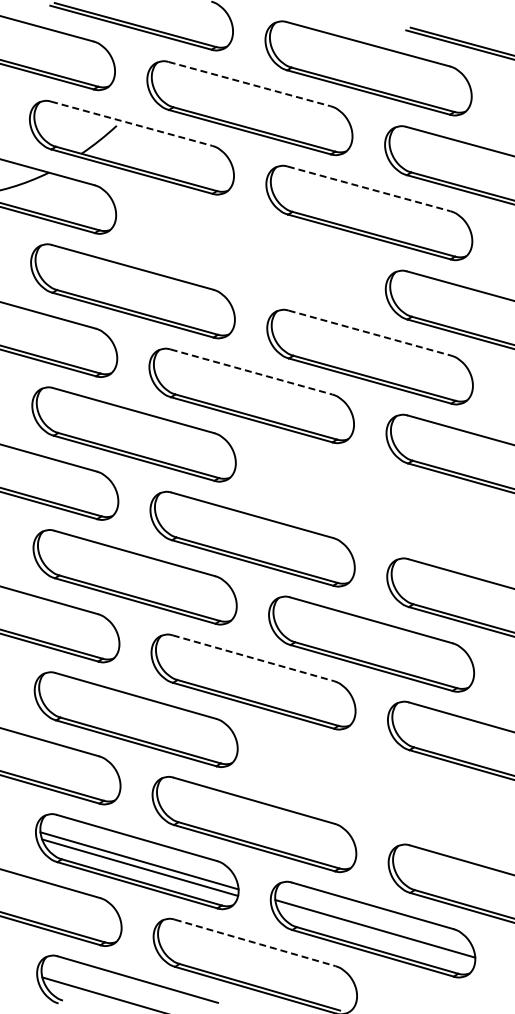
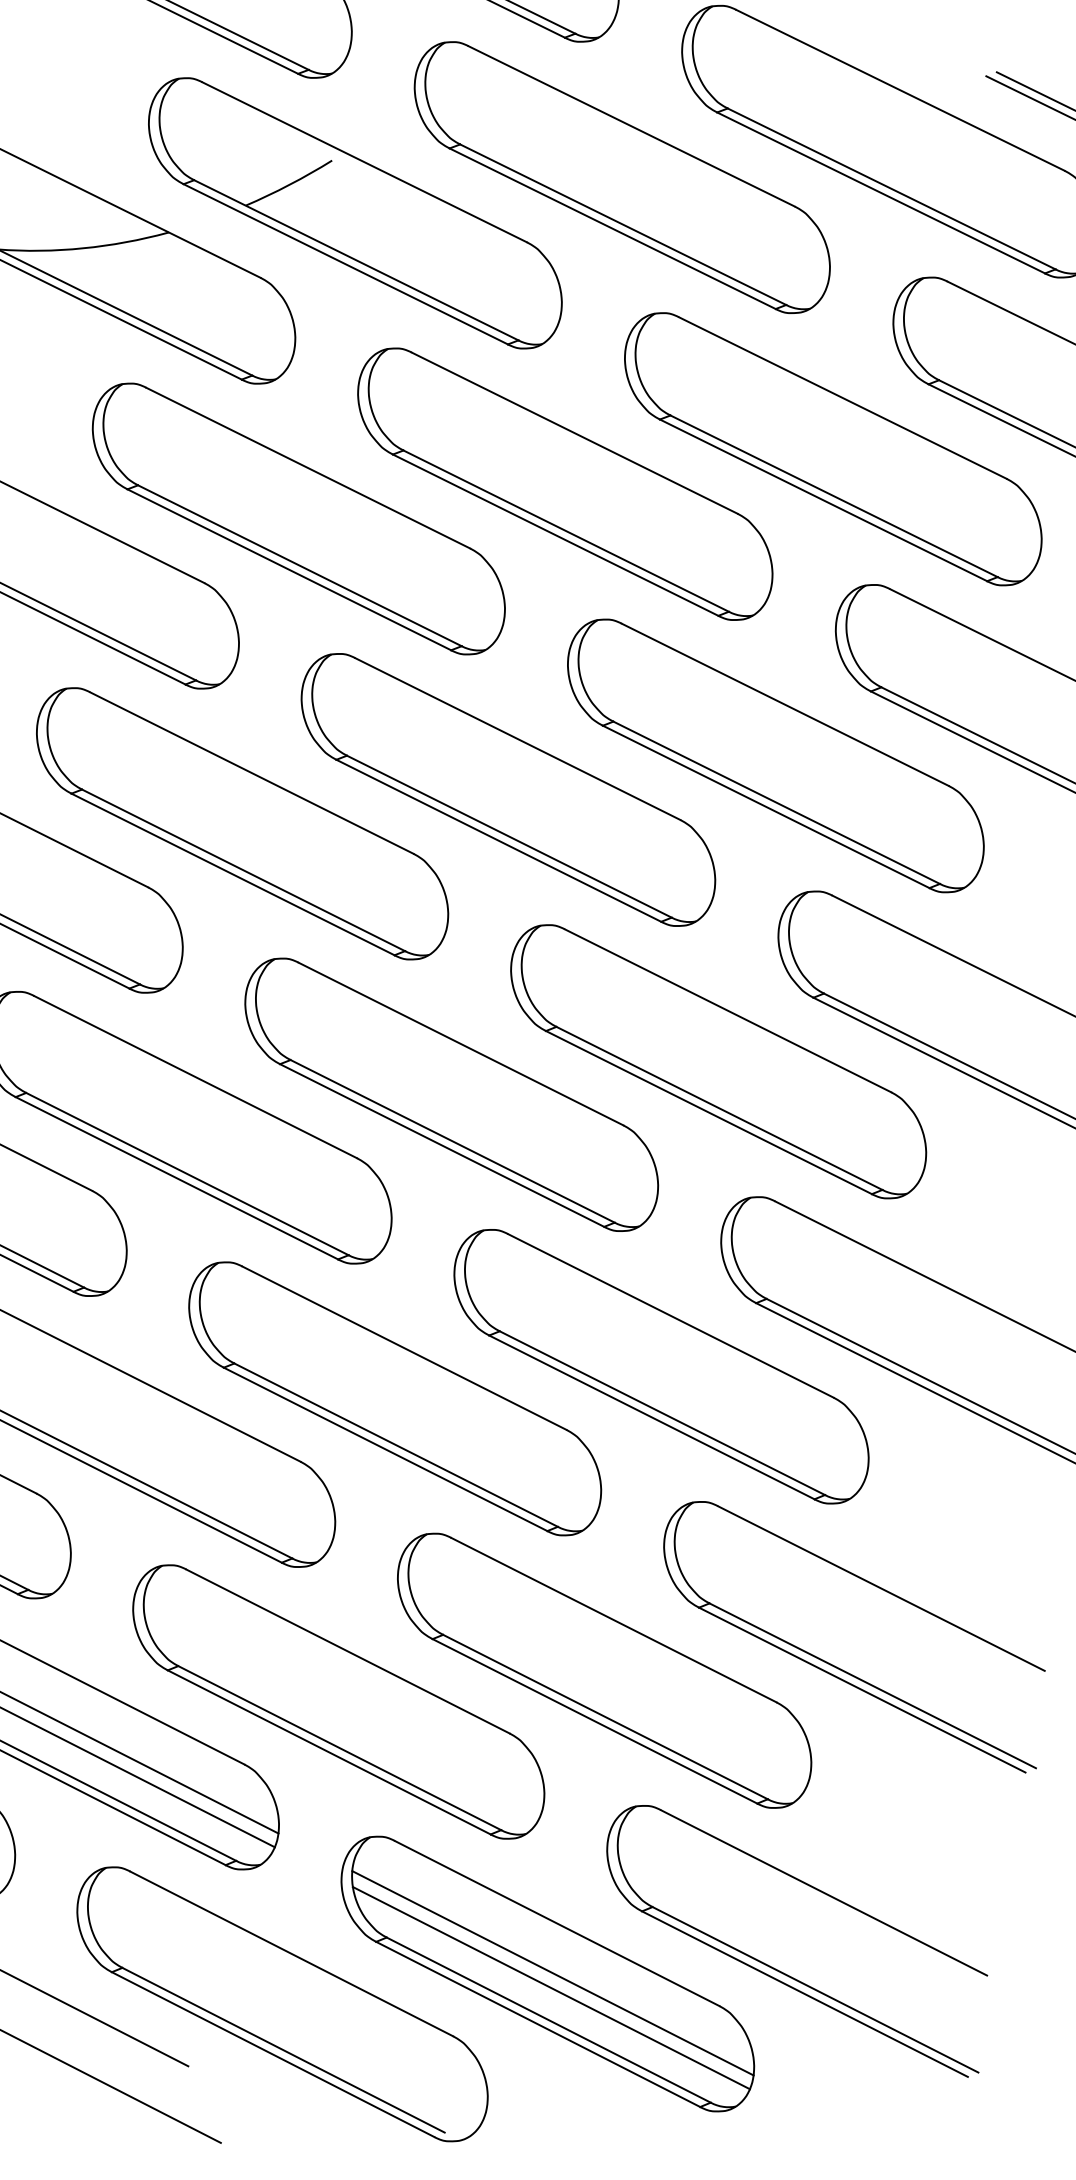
line: (249, 84) -> (631, 127), dashed -> solid
line: (131, 123) -> (364, 161), dashed -> solid
line: (369, 189) -> (843, 399), dashed -> solid
part: (250, 252) -> (564, 484), added
line: (370, 333) -> (786, 705), dashed -> solid
line: (251, 371) -> (517, 737), dashed -> solid
part: (370, 500) -> (718, 1060), added
line: (253, 658) -> (404, 1348), dashed -> solid
part: (372, 786) -> (605, 1669), added
line: (375, 935) -> (550, 1987), added
line: (255, 942) -> (292, 1953), dashed -> solid

